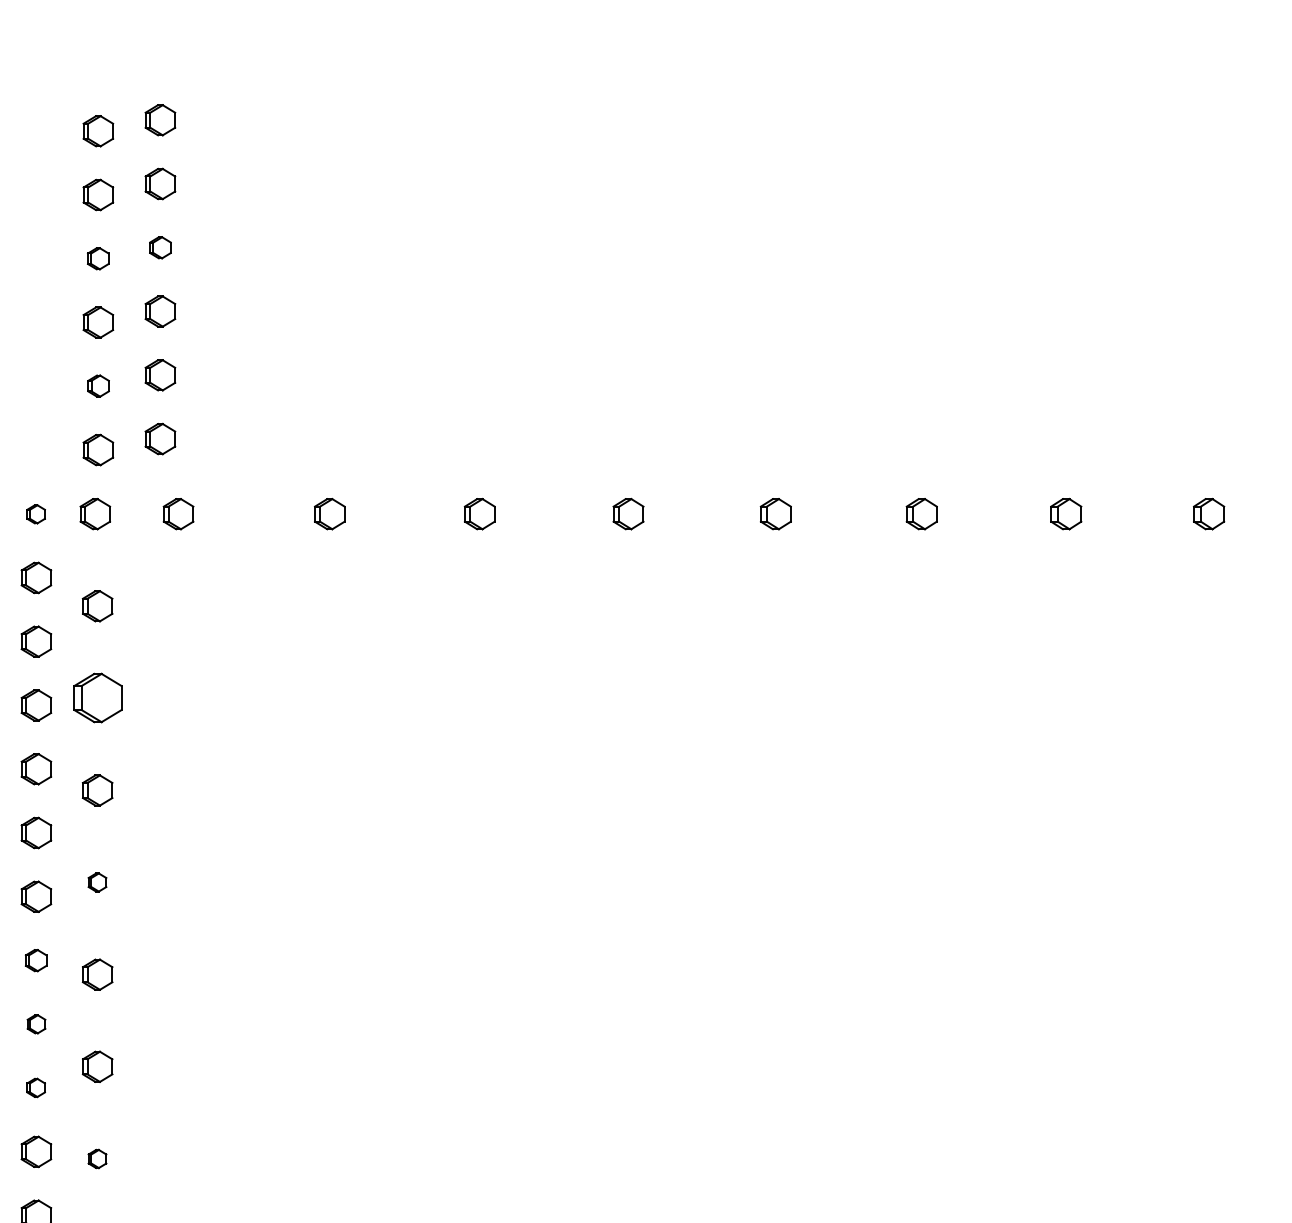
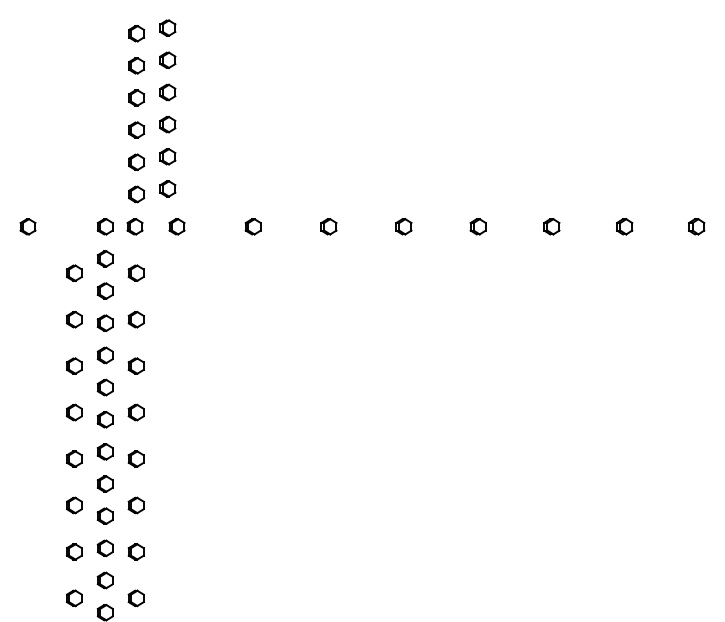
part: (159, 247) -> (167, 92), size x1.43
part: (98, 257) -> (136, 97), size x1.43
part: (98, 384) -> (136, 161), size x1.43
part: (34, 513) -> (104, 226), size x1.67
part: (96, 698) -> (135, 319), size x0.62
part: (96, 882) -> (135, 412), size x1.67
part: (34, 959) -> (104, 451), size x1.43
part: (36, 1023) -> (105, 483), size x1.67
part: (34, 1086) -> (104, 515), size x1.67
part: (96, 1158) -> (135, 551), size x1.67

